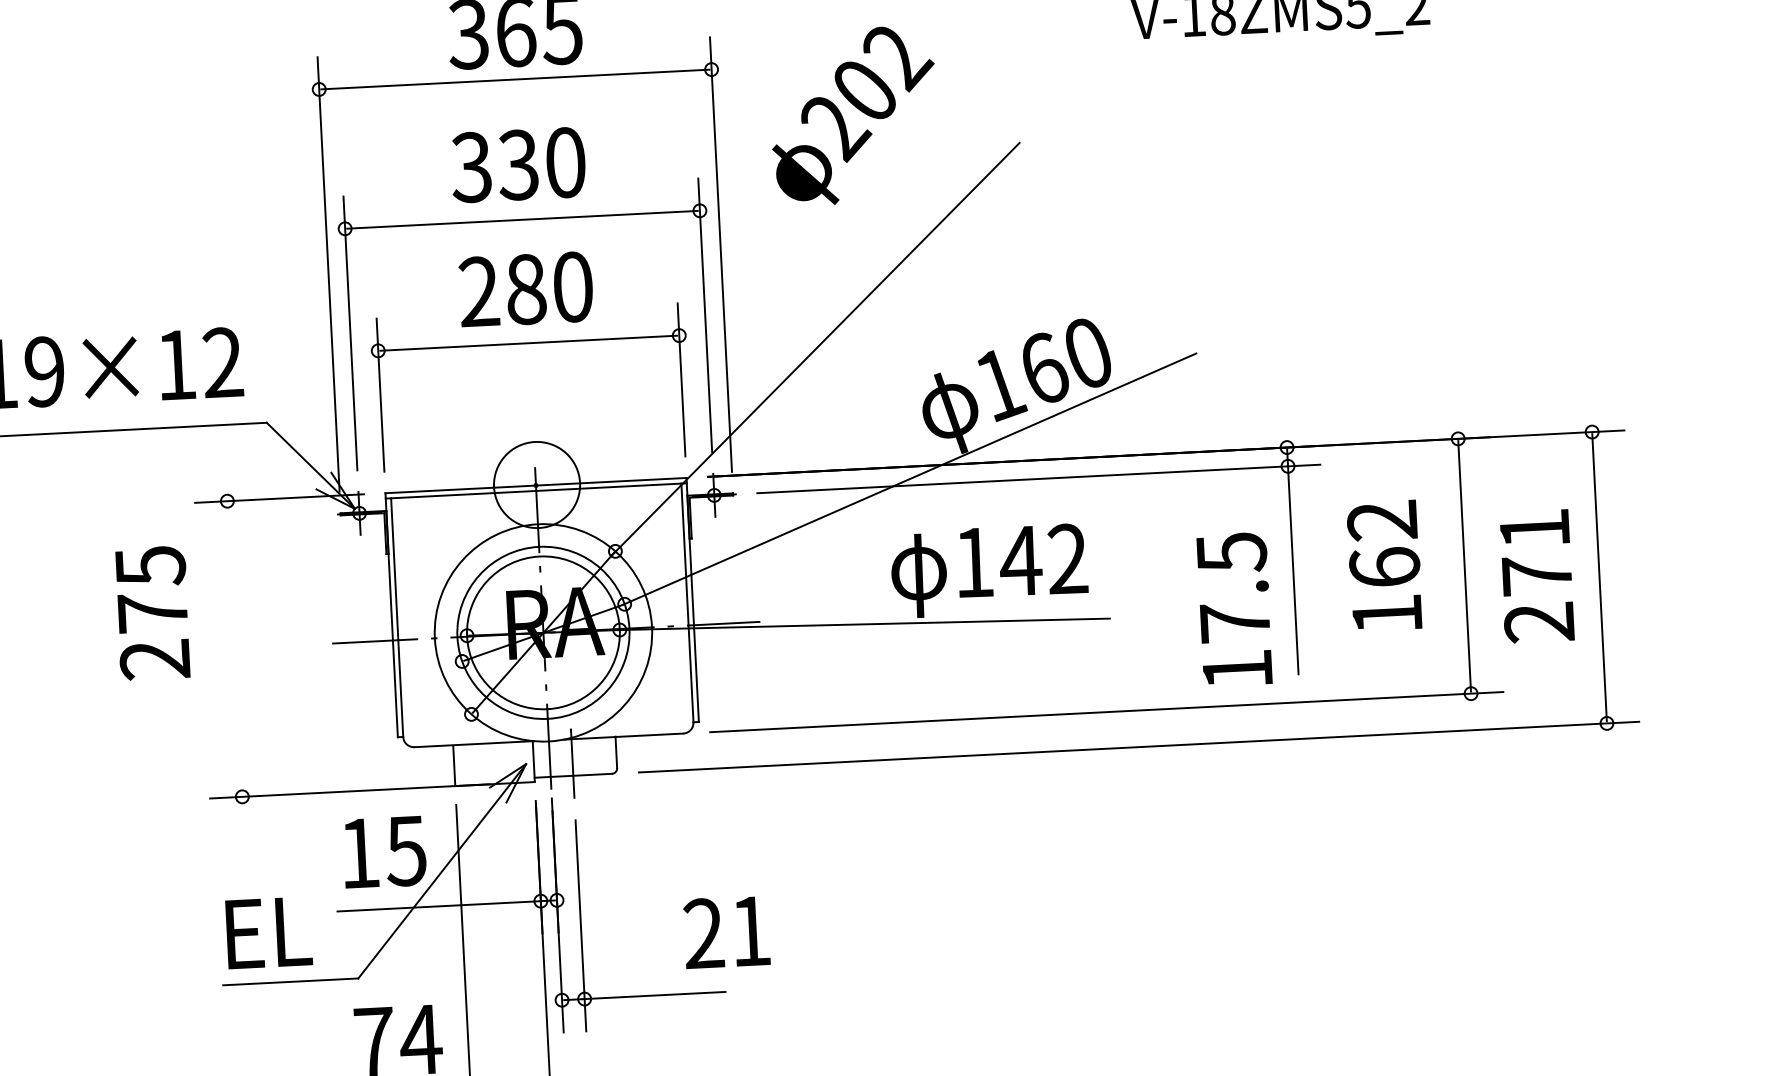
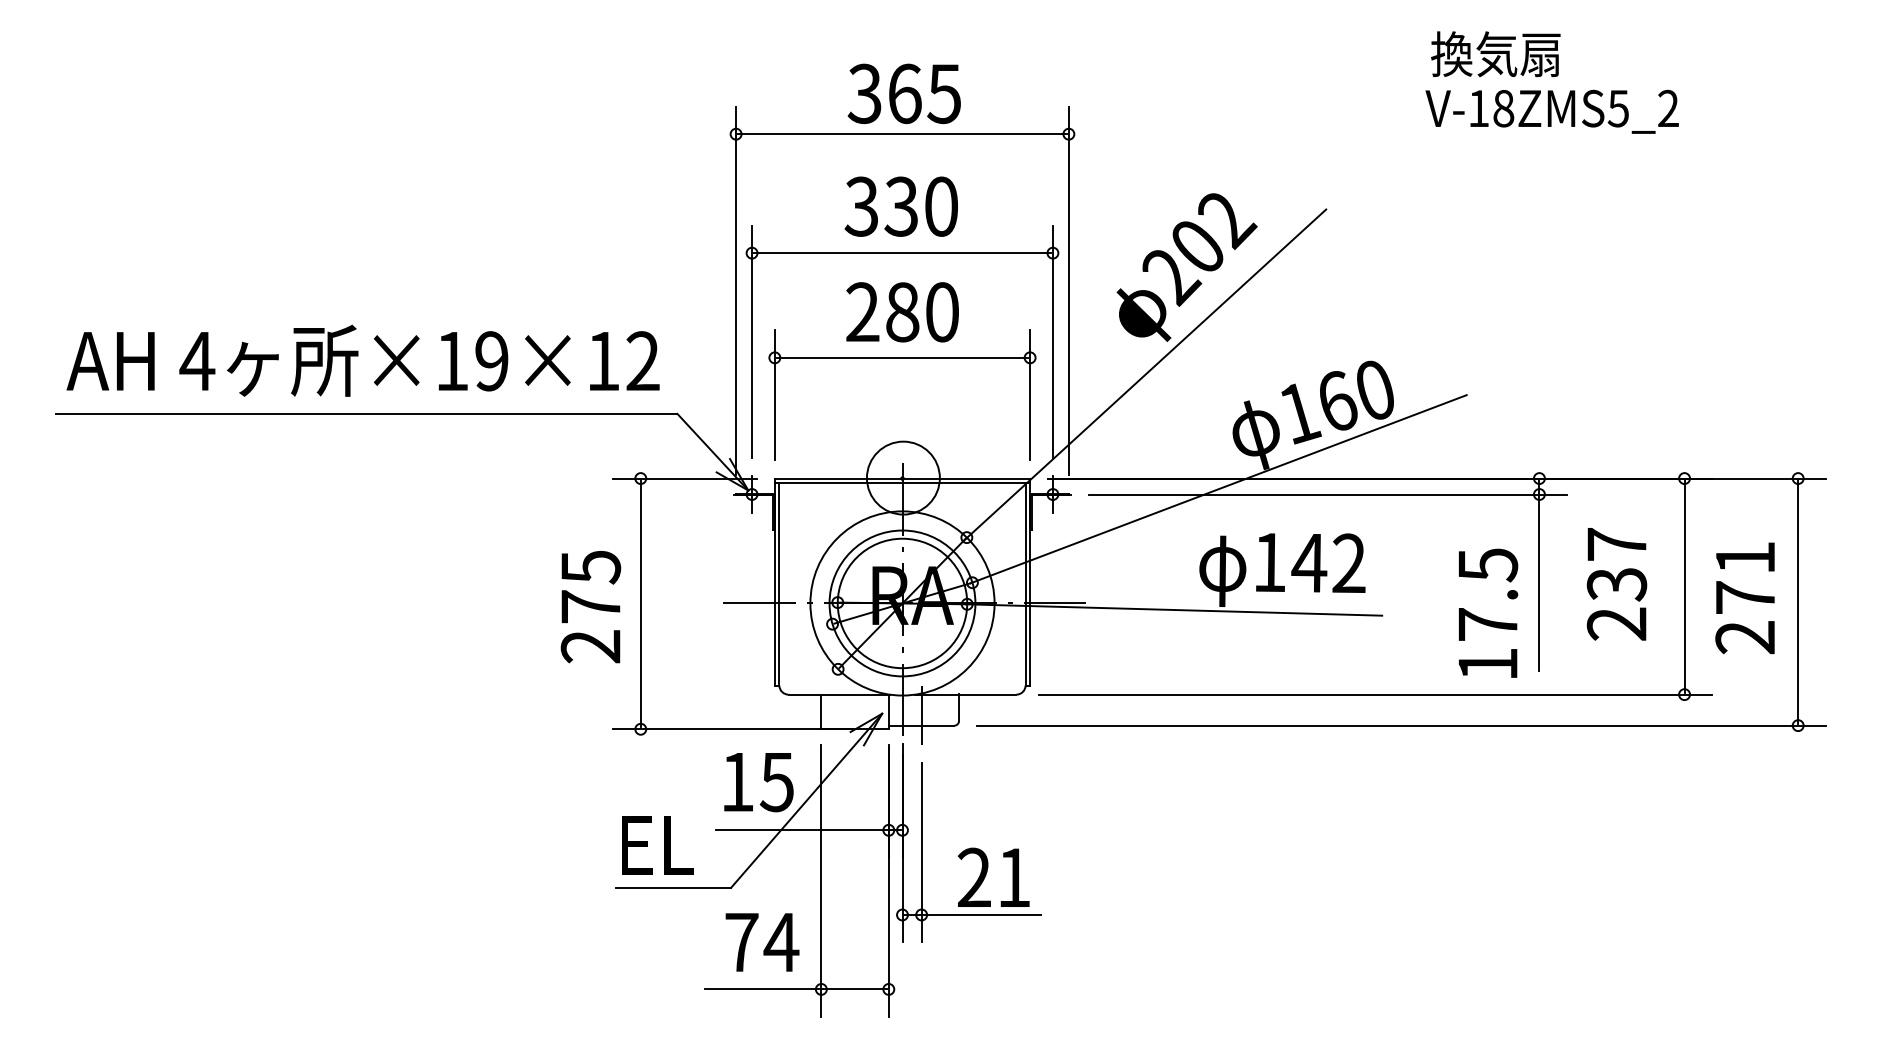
text: (853, 115) -> (1186, 267), moved
text: (1384, 567) -> (1616, 584), 162 -> 237
text: (152, 613) -> (590, 607), moved
line: (234, 648) -> (640, 603), added
text: (726, 931) -> (993, 876), moved

